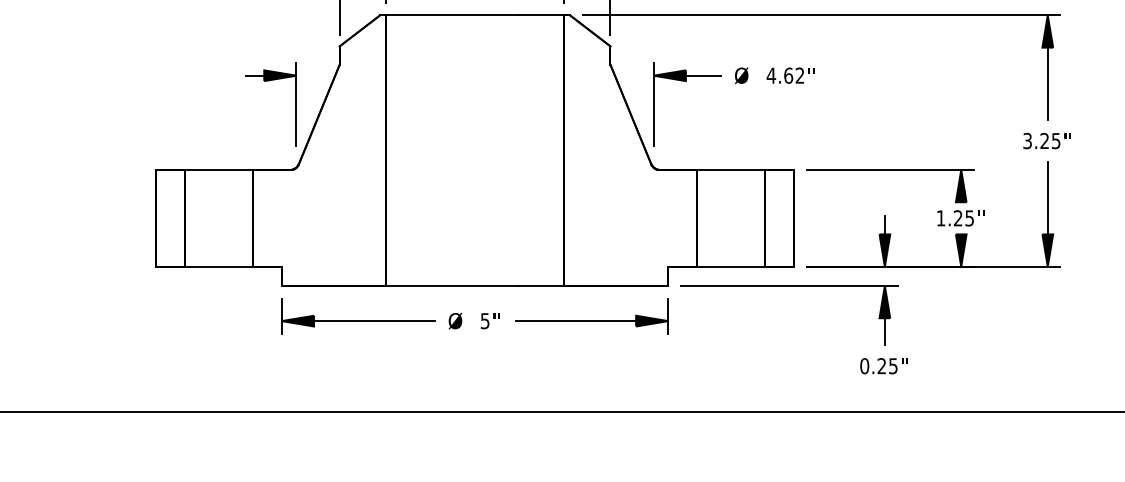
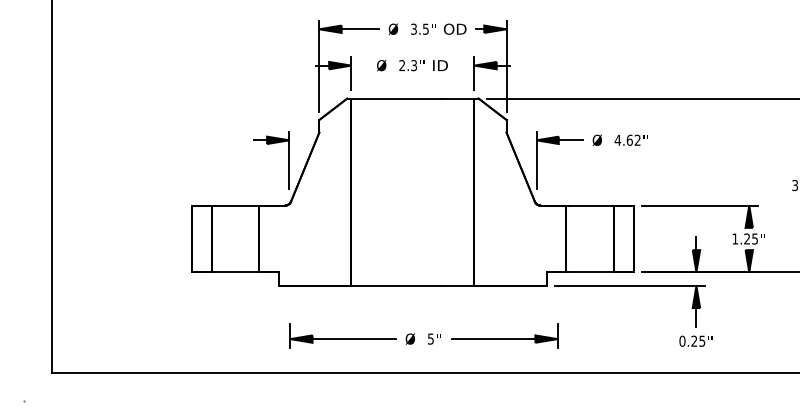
part: (474, 315) -> (423, 335), moved

